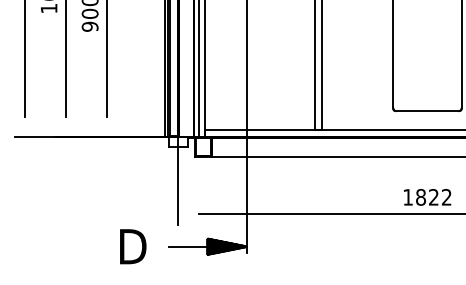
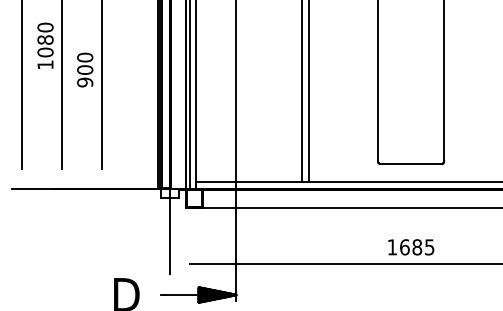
text: (434, 197) -> (417, 247), 1822 -> 1685

